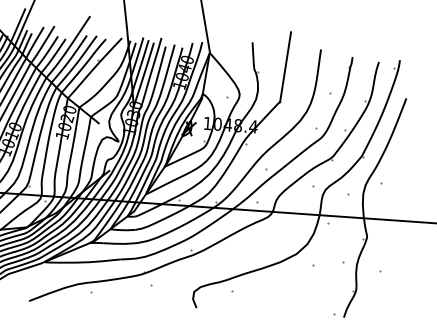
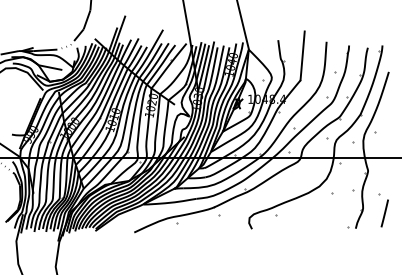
line: (386, 298) -> (384, 213), added

